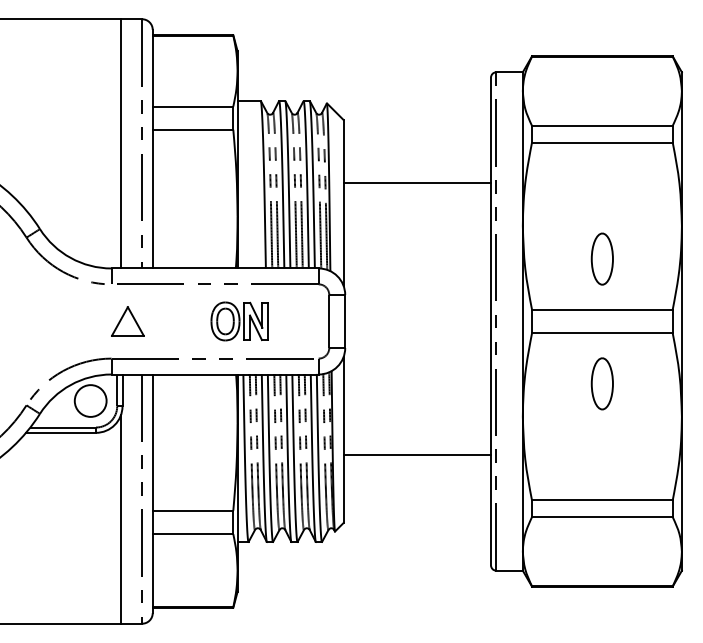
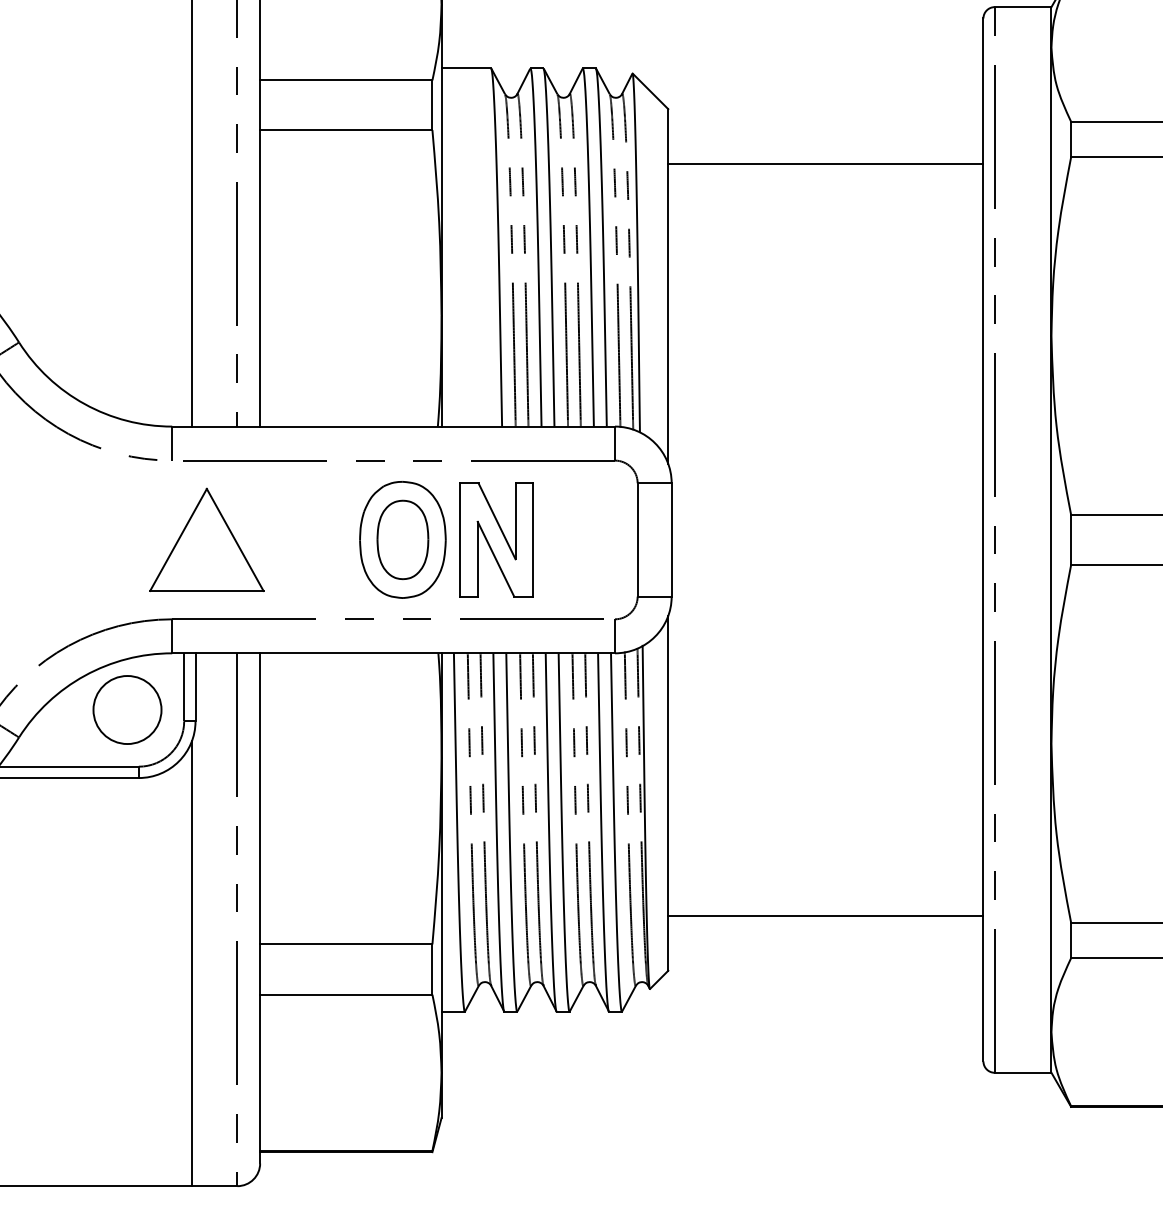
line: (417, 183) -> (826, 163), moved
part: (127, 321) -> (206, 539), size x1.67
part: (239, 321) -> (445, 539), size x1.43
line: (417, 454) -> (826, 916), moved

